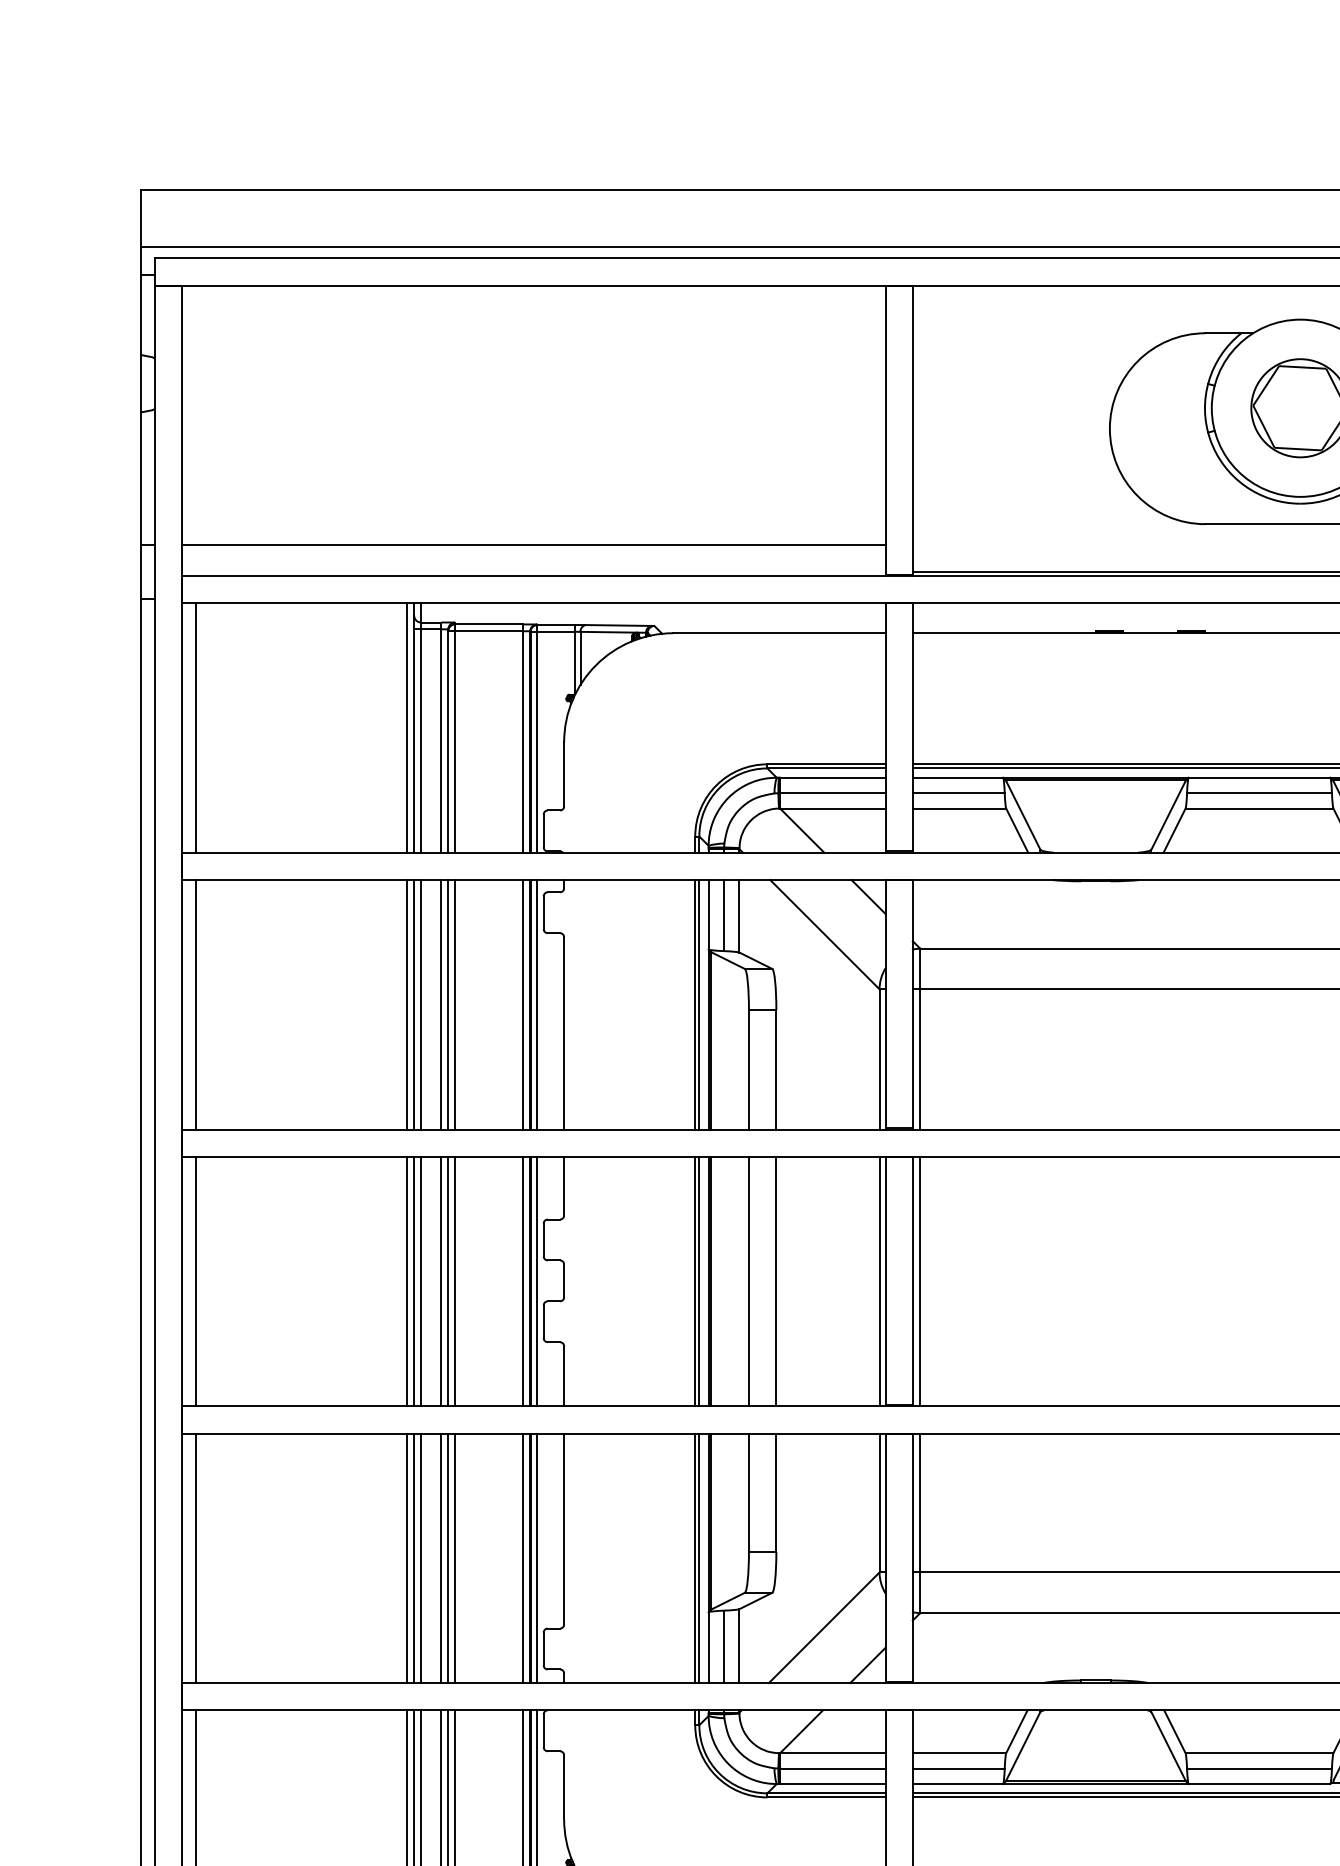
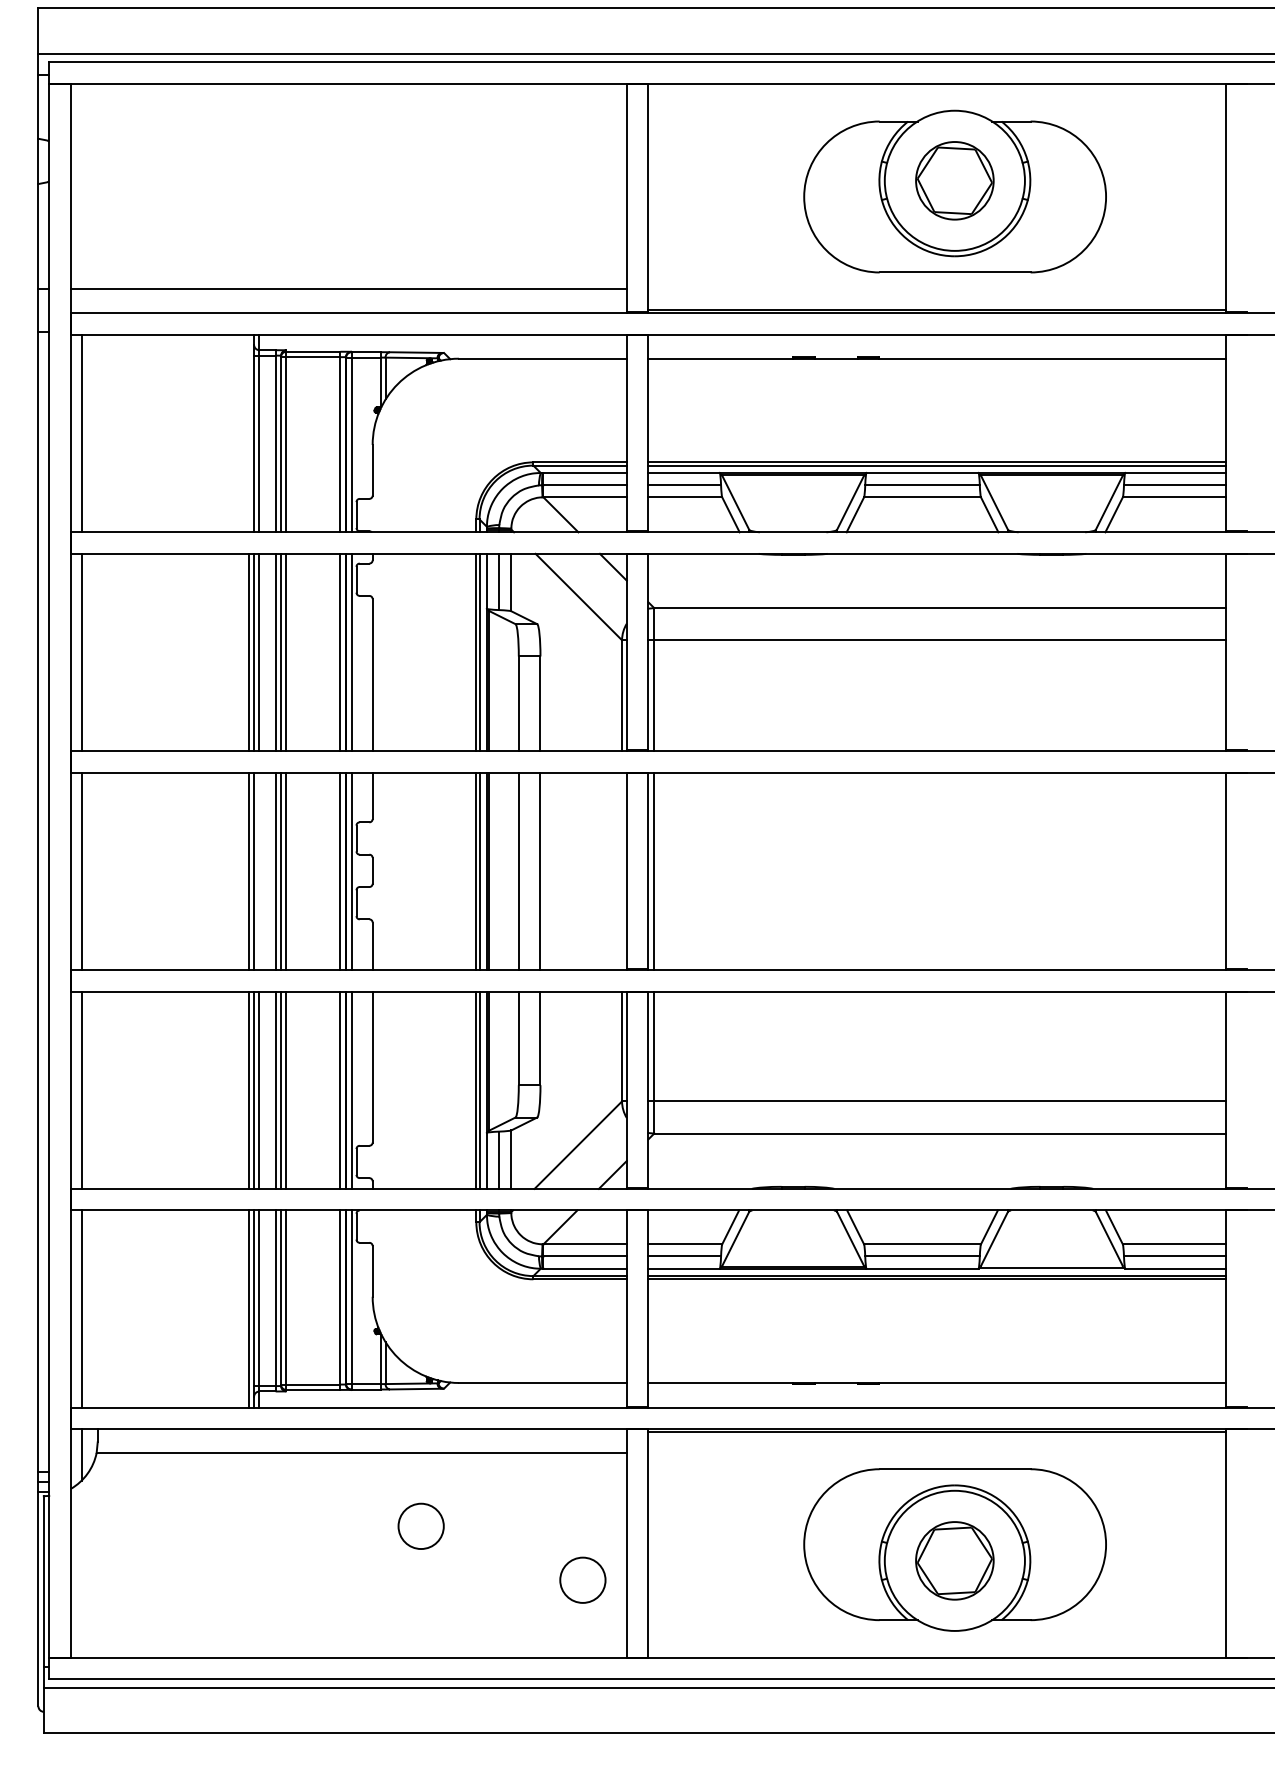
line: (407, 727) -> (248, 433), removed
line: (421, 1281) -> (259, 871), removed
line: (880, 1281) -> (622, 871), removed

